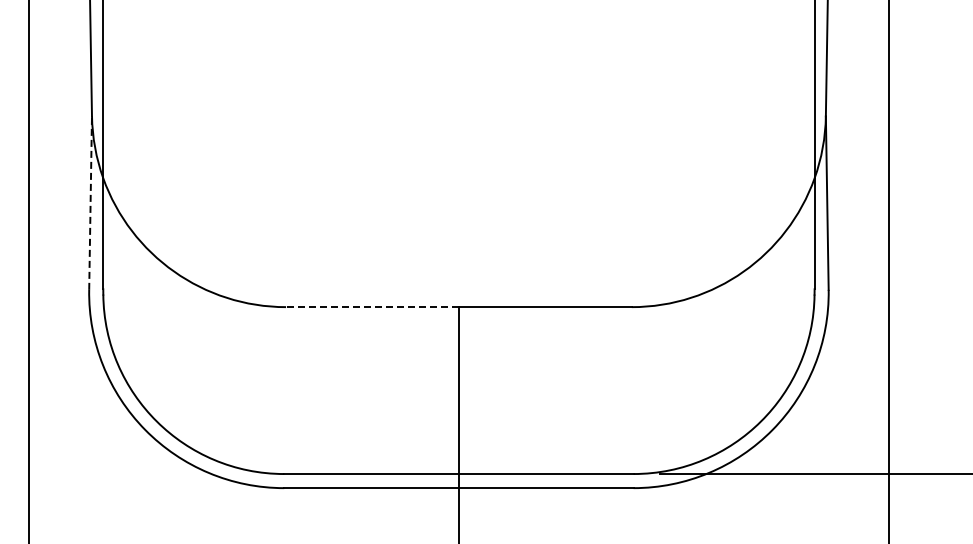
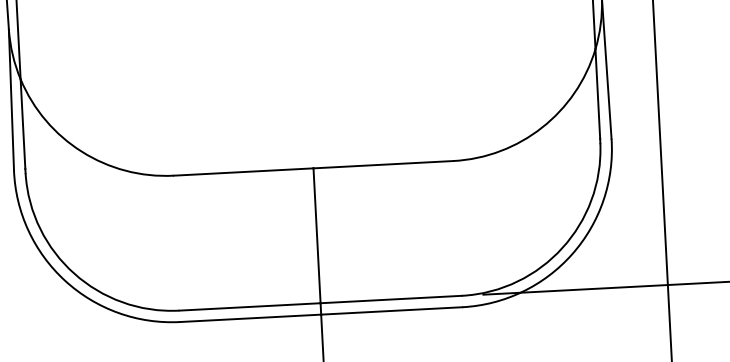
line: (90, 203) -> (11, 100), dashed -> solid
line: (372, 307) -> (243, 172), dashed -> solid

